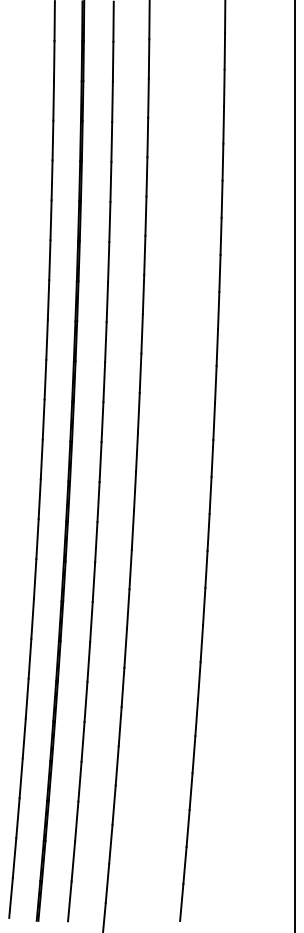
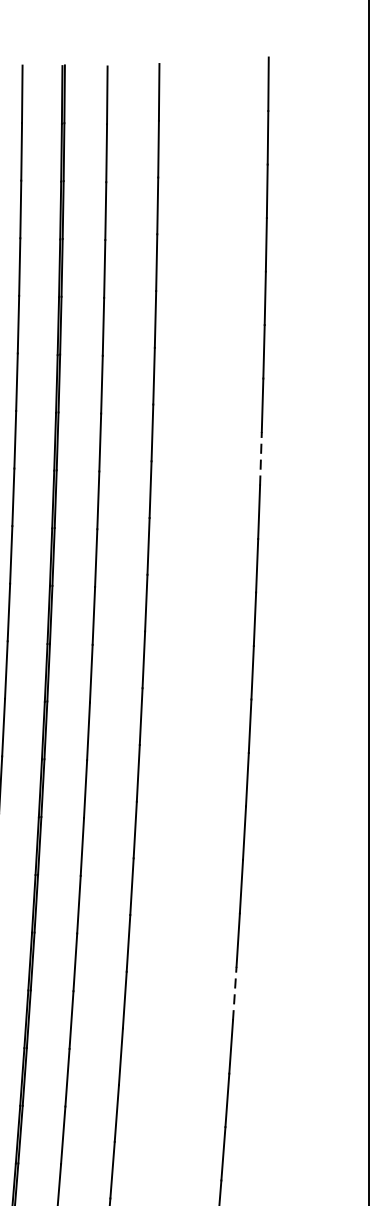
line: (219, 273) -> (260, 459), solid -> dashed
line: (201, 643) -> (234, 993), solid -> dashed

